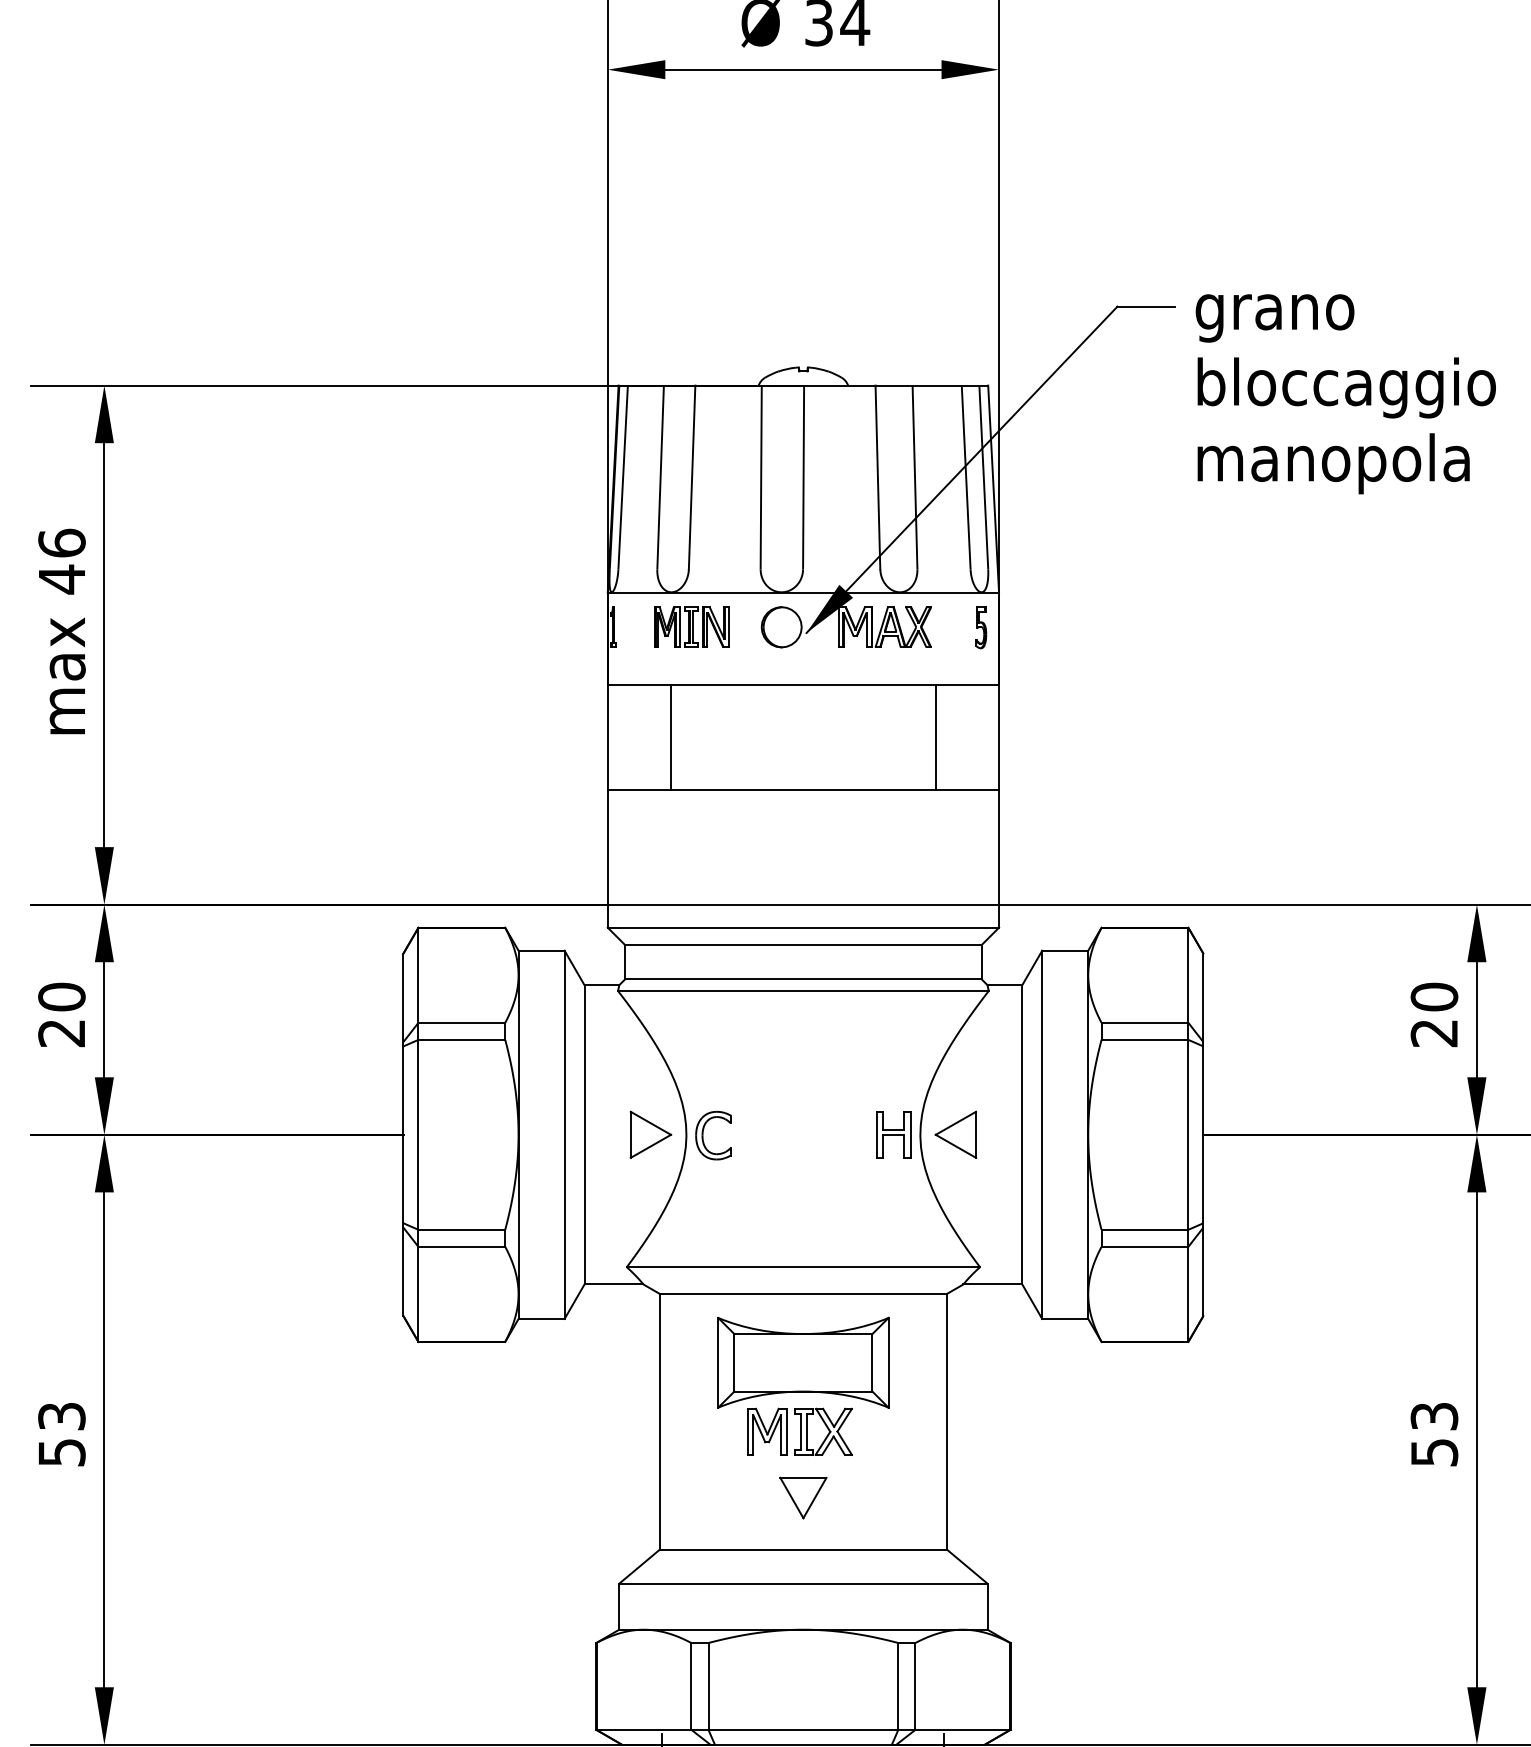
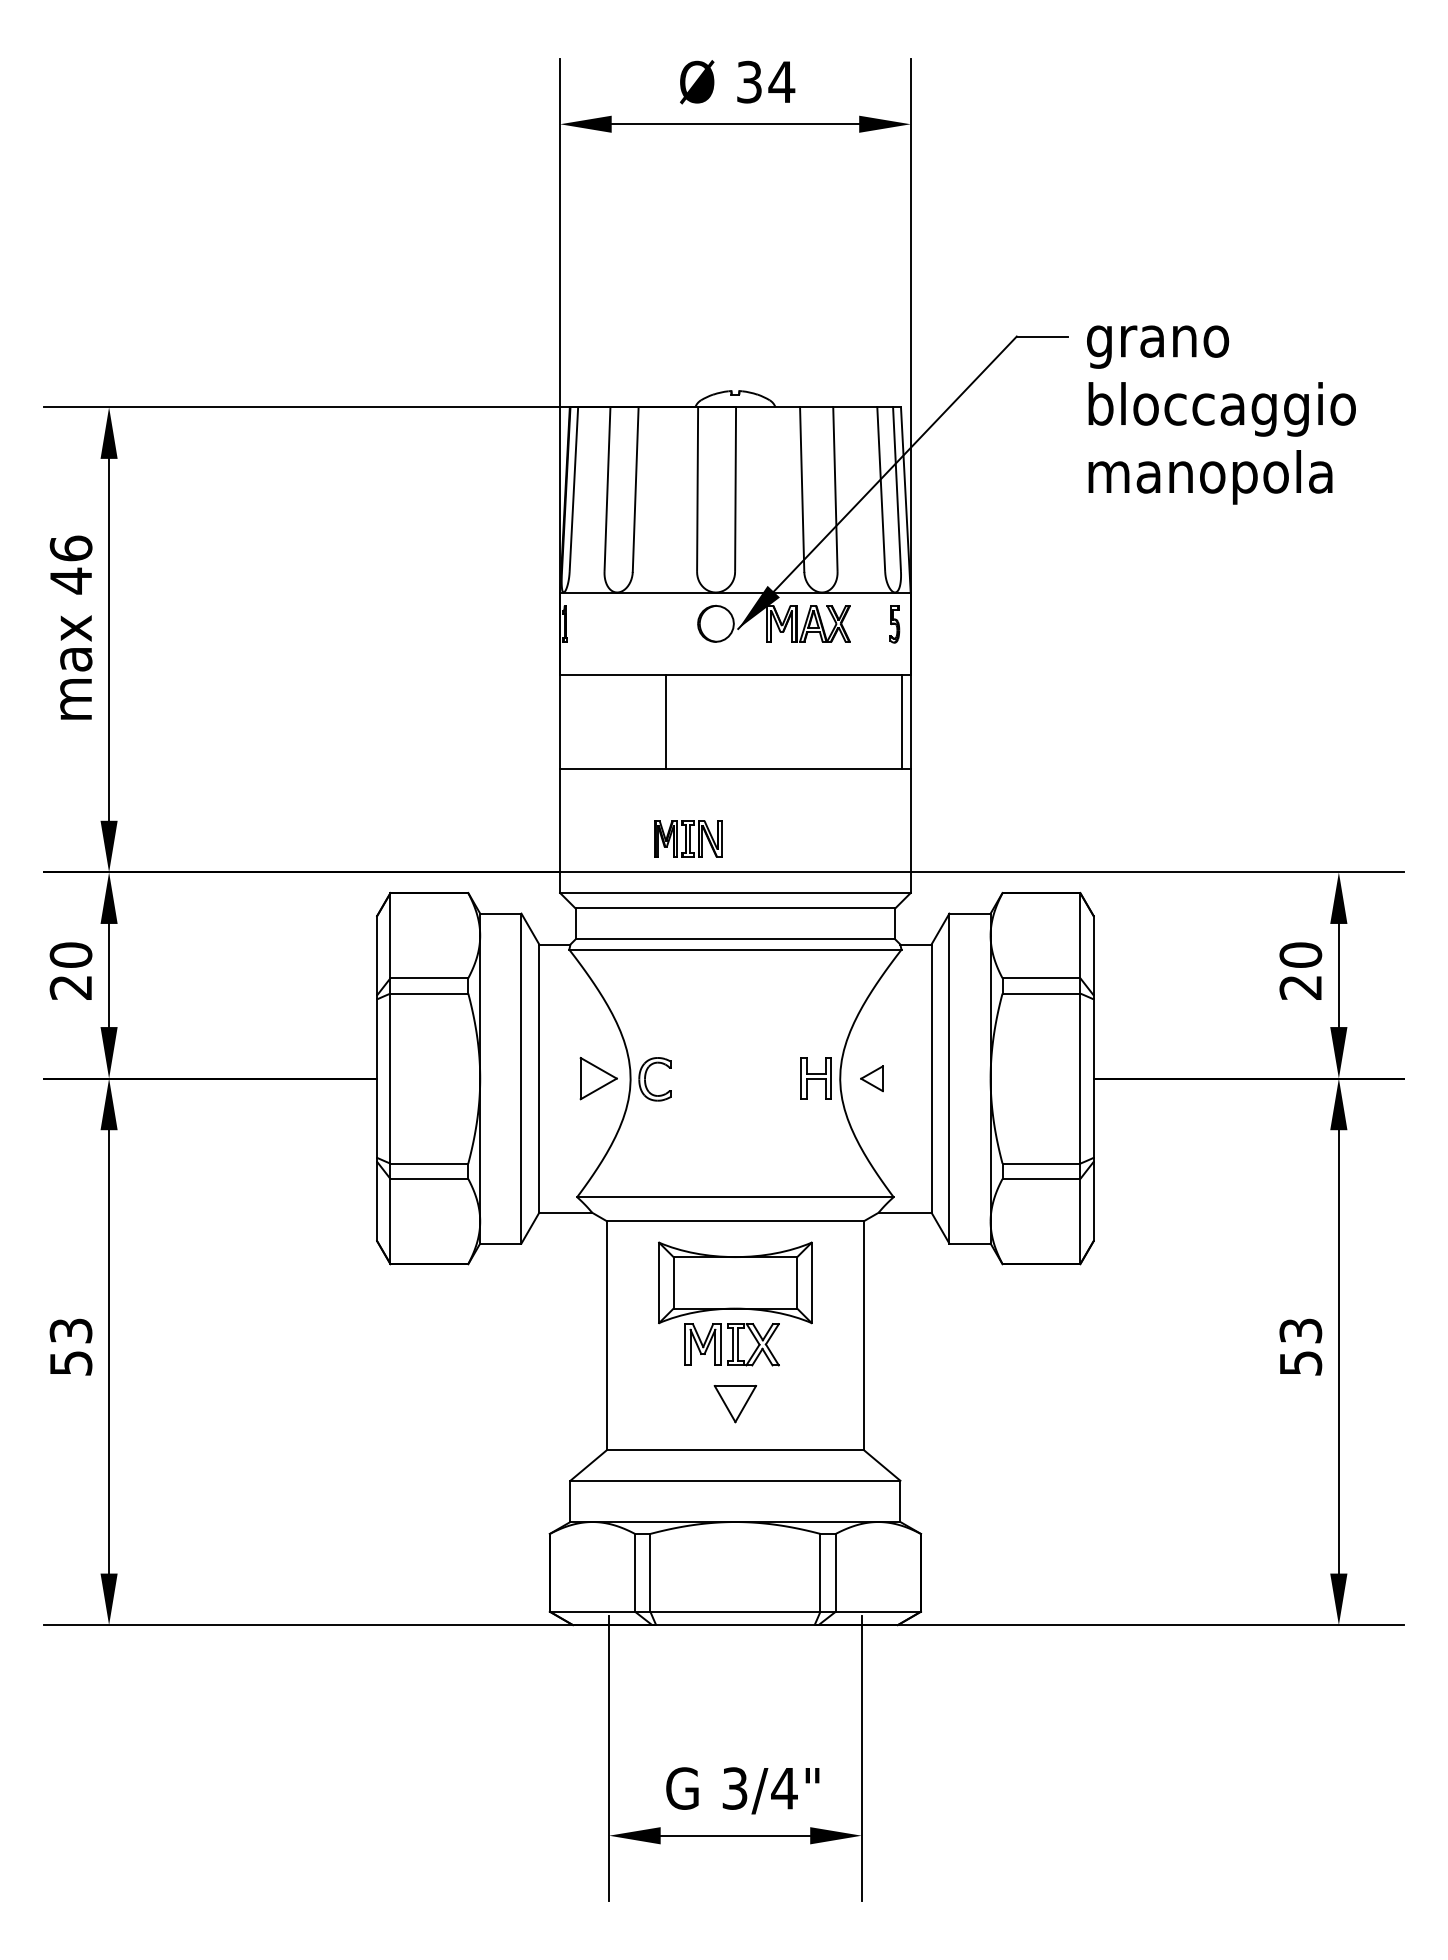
part: (691, 626) -> (688, 838), moved
line: (670, 737) -> (665, 722), moved
line: (936, 737) -> (902, 722), moved
part: (955, 1134) -> (871, 1078), size x0.6

